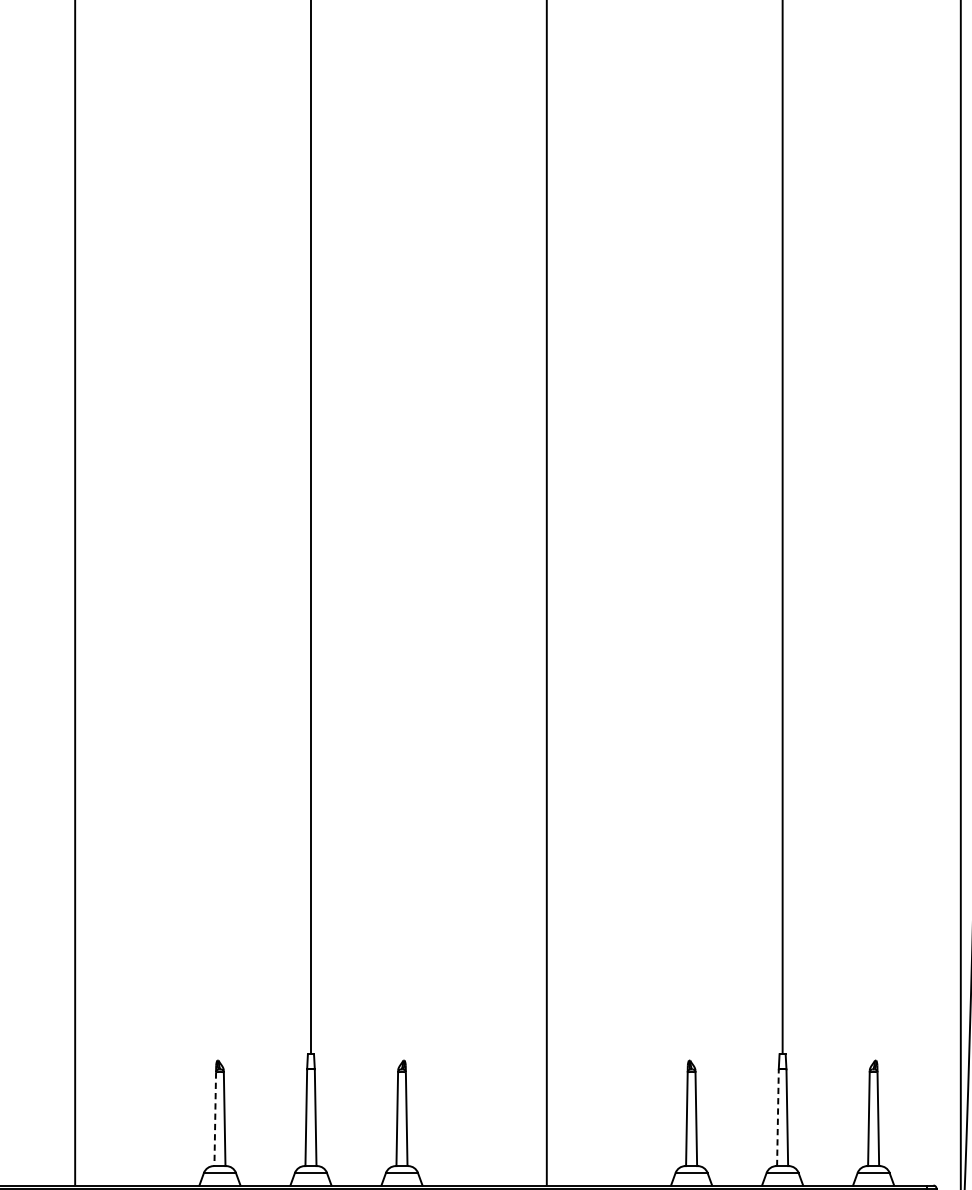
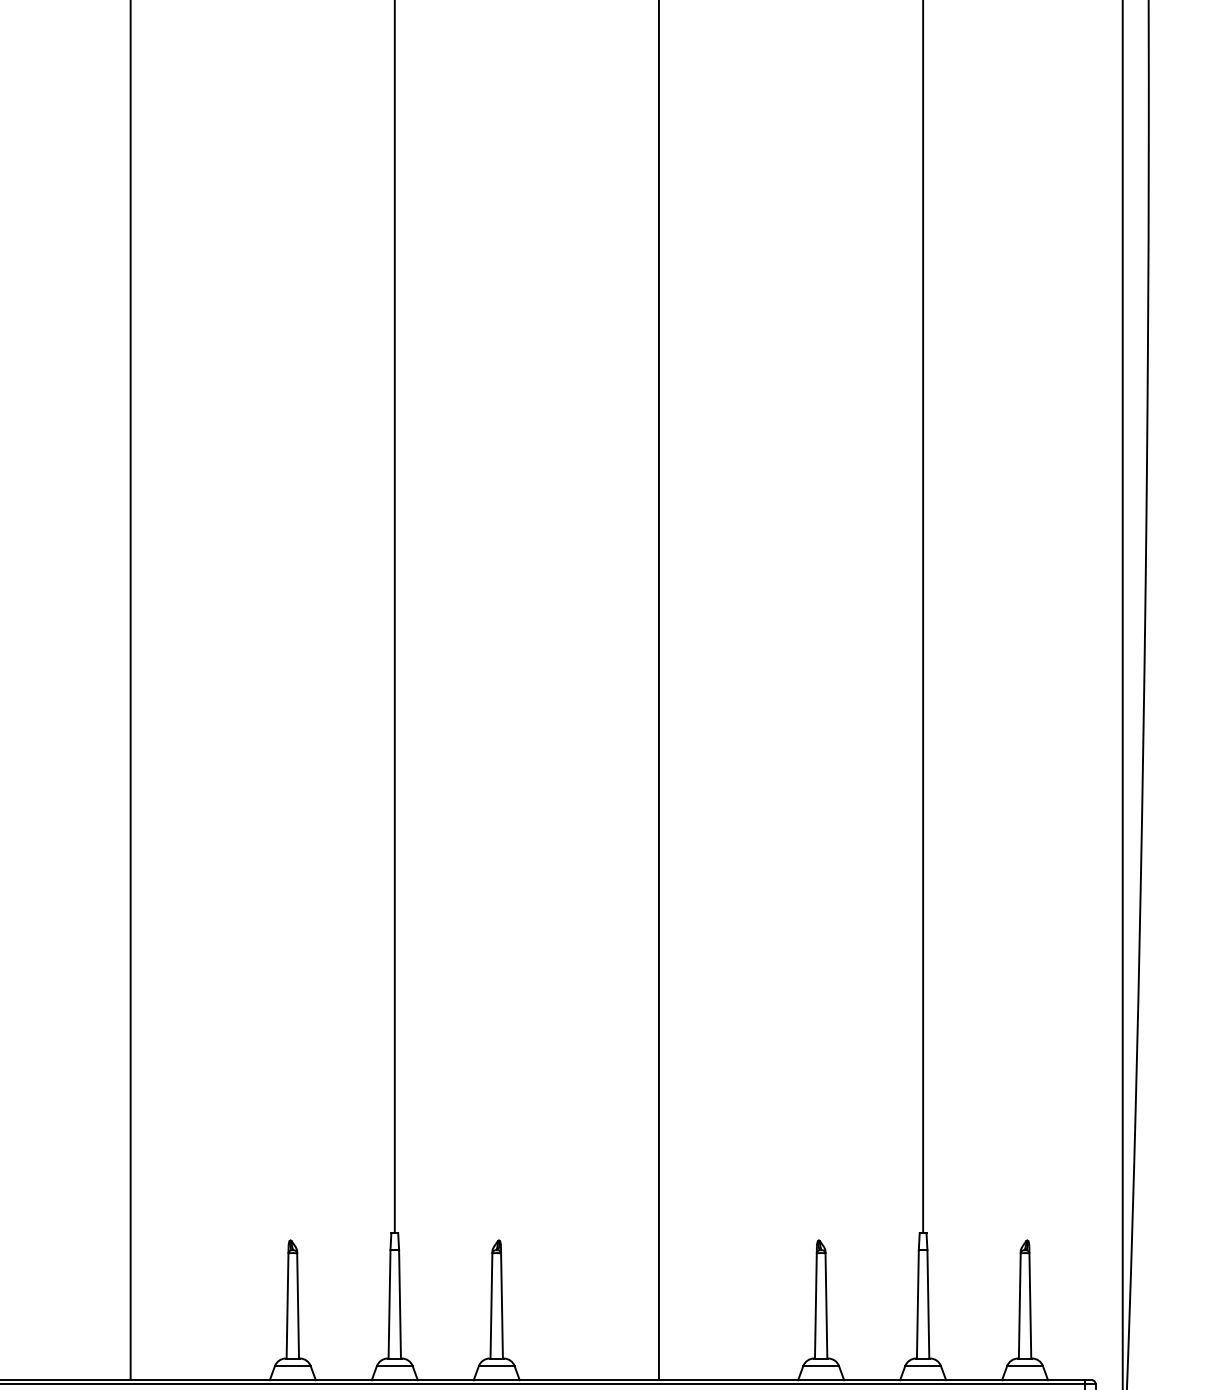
line: (777, 1116) -> (917, 1303), dashed -> solid
line: (215, 1119) -> (287, 1306), dashed -> solid

